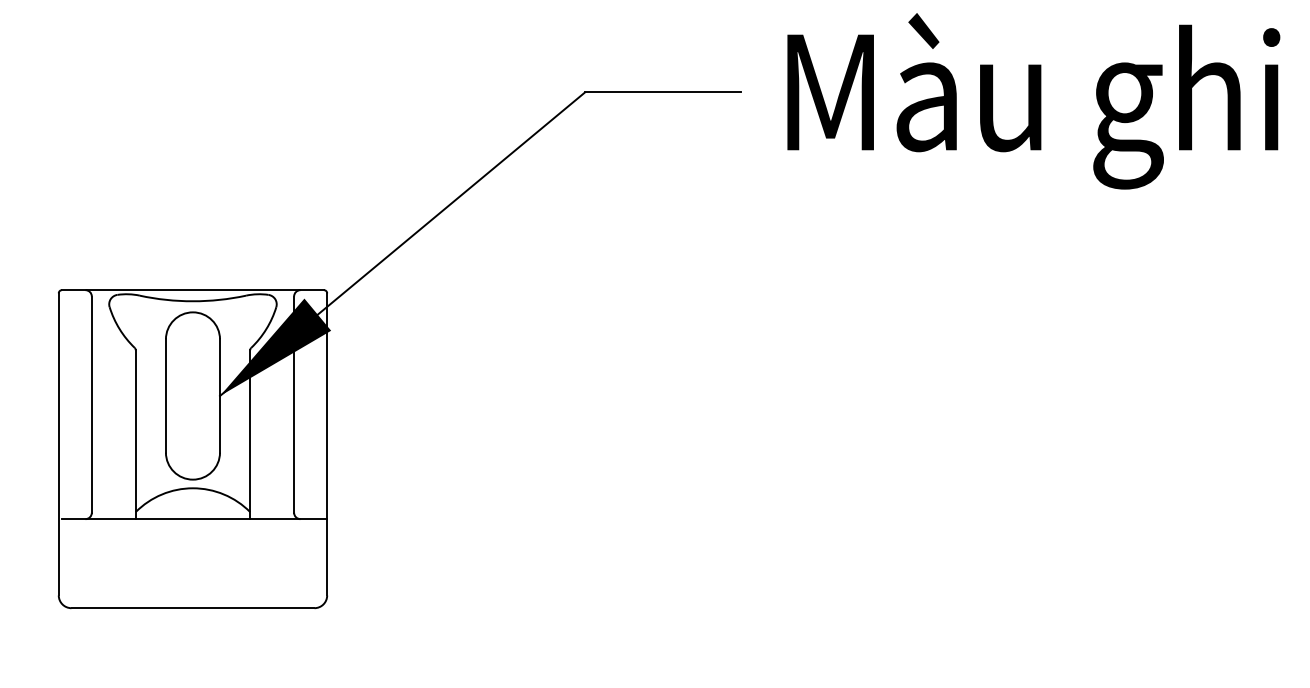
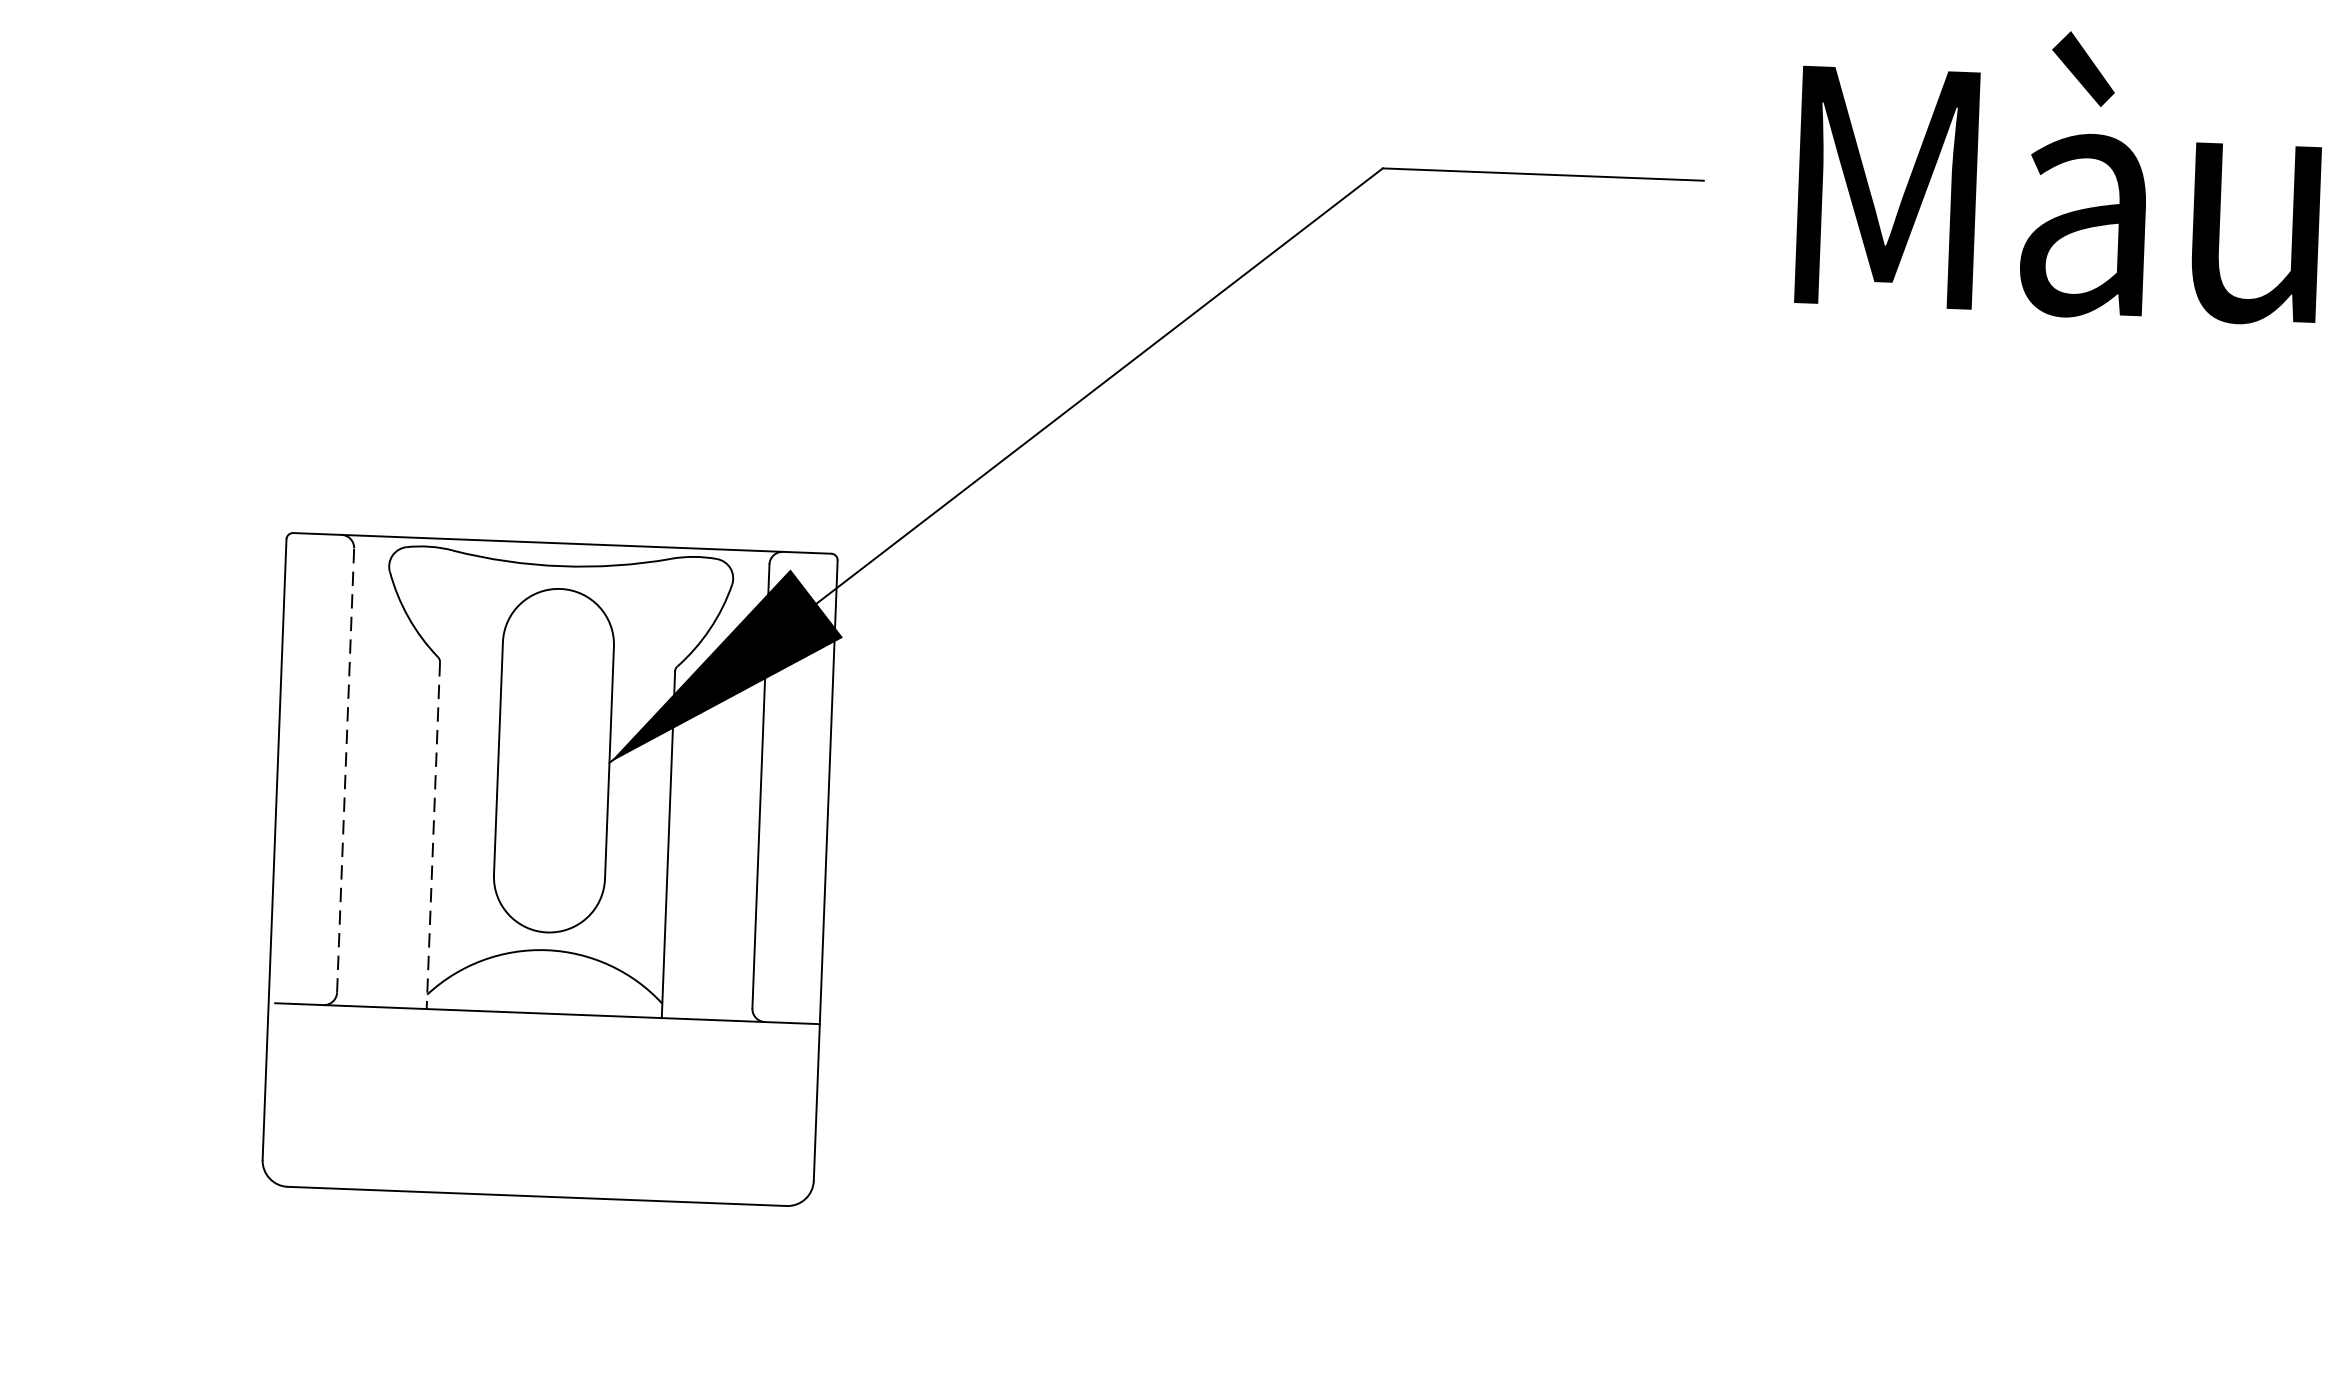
line: (91, 404) -> (344, 770), solid -> dashed
line: (135, 435) -> (432, 837), solid -> dashed

